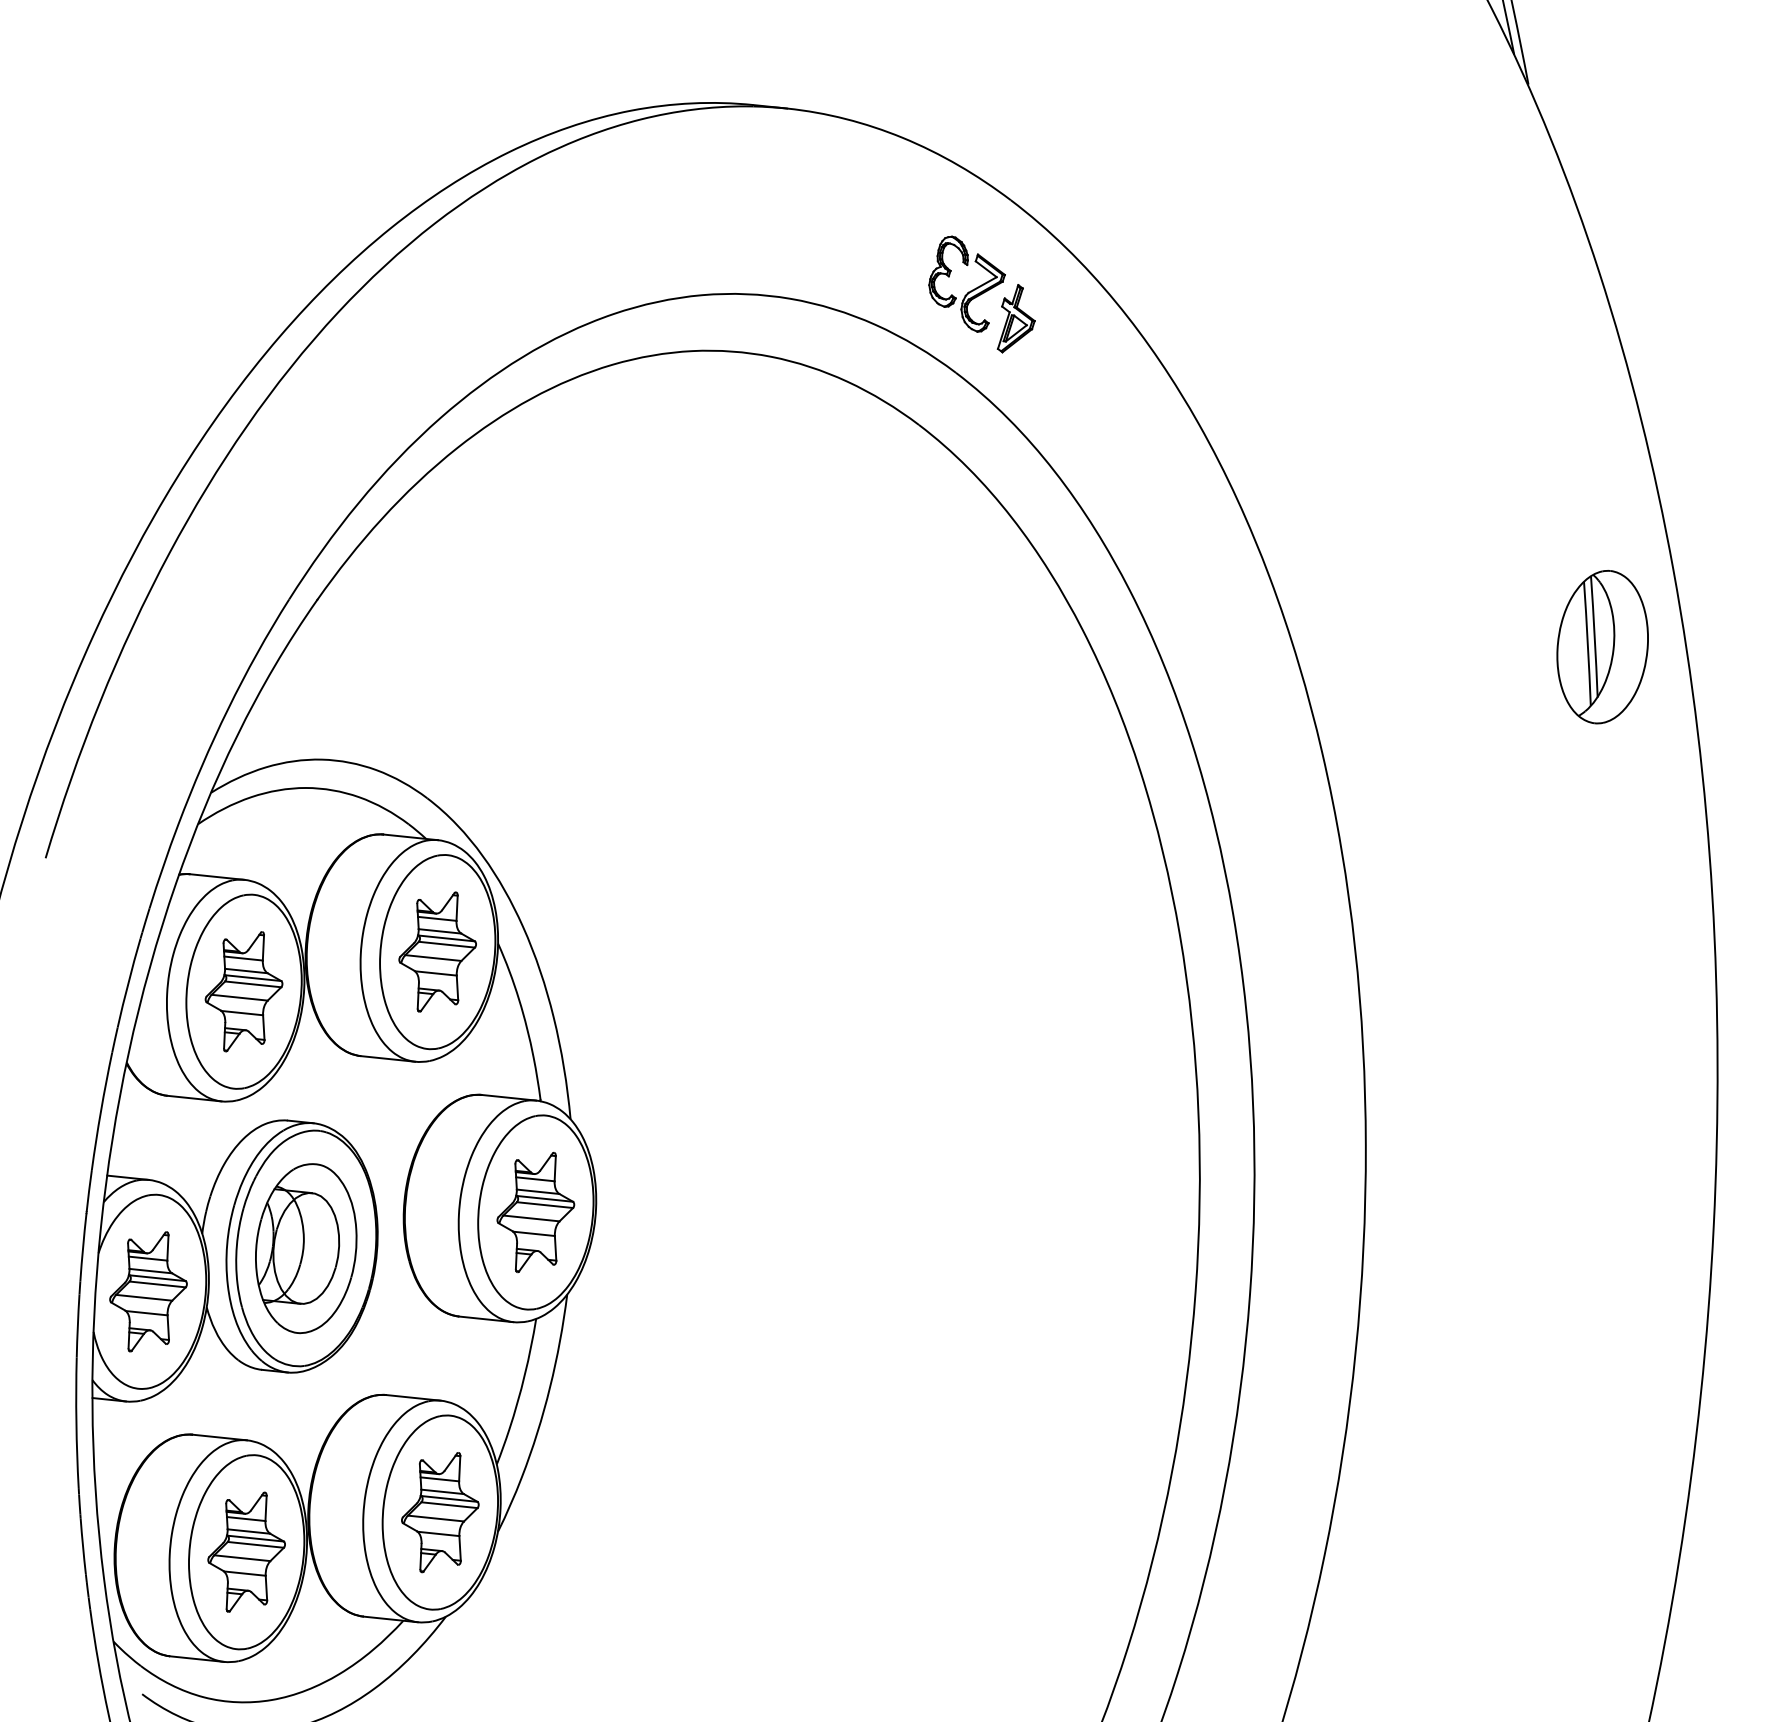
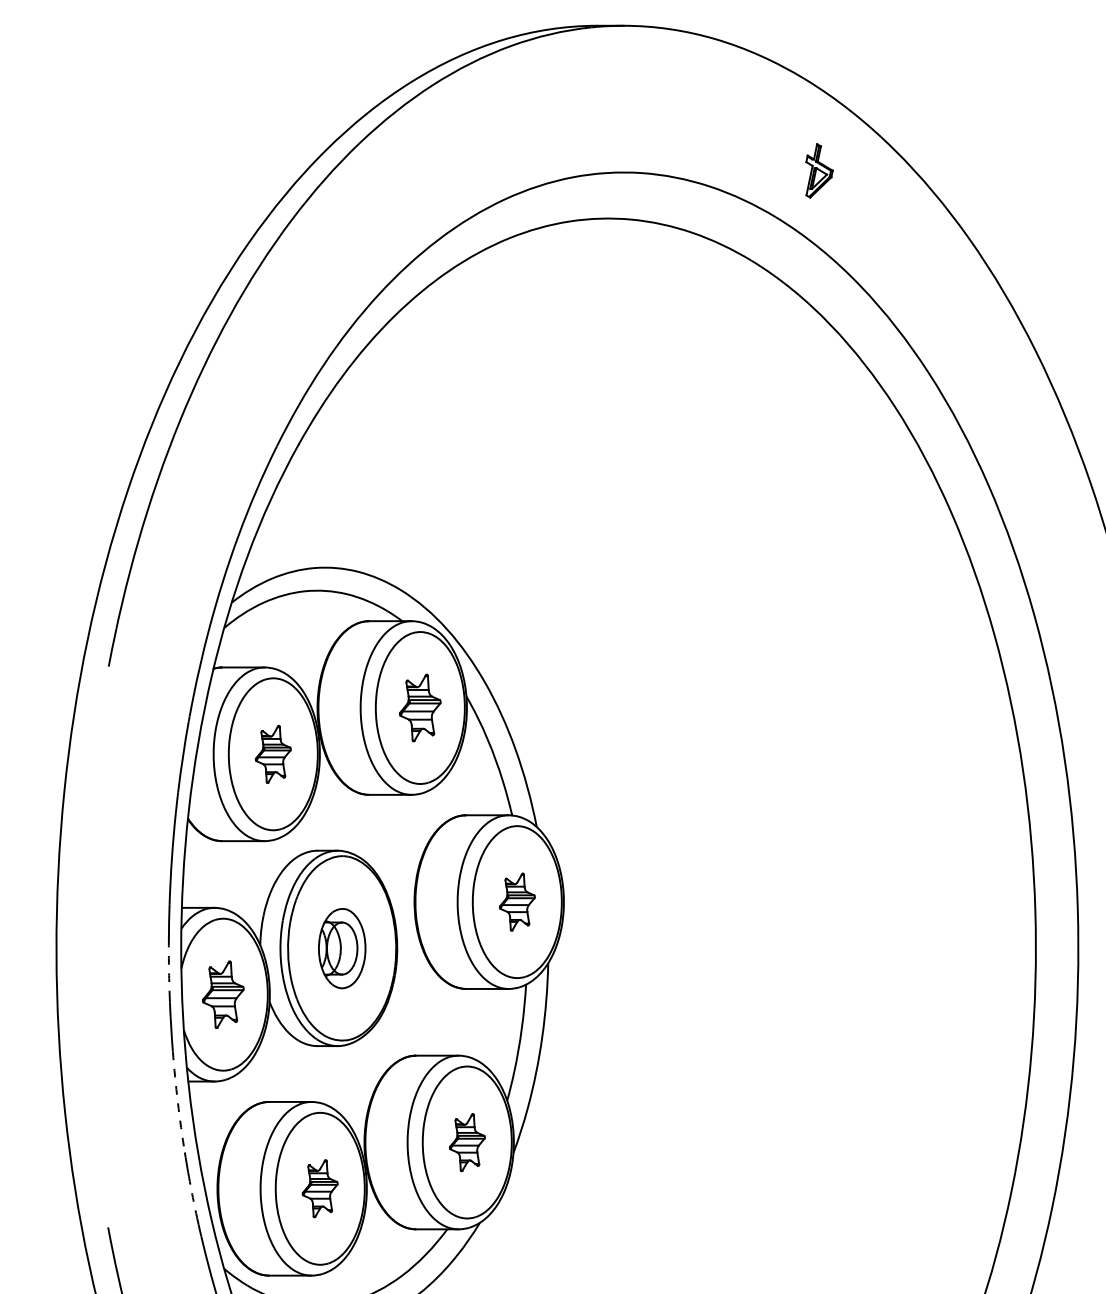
part: (970, 290) -> (780, 152), removed
part: (437, 951) -> (420, 707), size x0.7
part: (243, 991) -> (272, 754), size x0.6
part: (535, 1212) -> (517, 902), size x0.6
arc: (83, 1247) -> (169, 965), solid -> dashed
part: (306, 1248) -> (342, 948), size x0.6
part: (148, 1291) -> (223, 994), size x0.7
arc: (76, 1422) -> (177, 1101), solid -> dashed
part: (440, 1512) -> (467, 1142), size x0.6
arc: (83, 1546) -> (193, 1197), solid -> dashed
part: (246, 1551) -> (320, 1188), size x0.6

